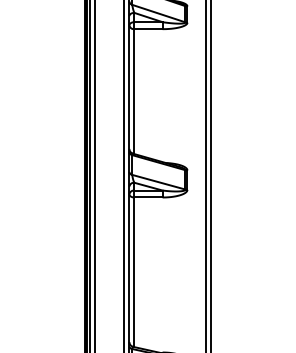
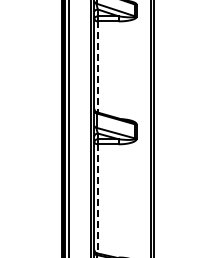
line: (134, 92) -> (98, 67), solid -> dashed
line: (134, 271) -> (98, 198), solid -> dashed

